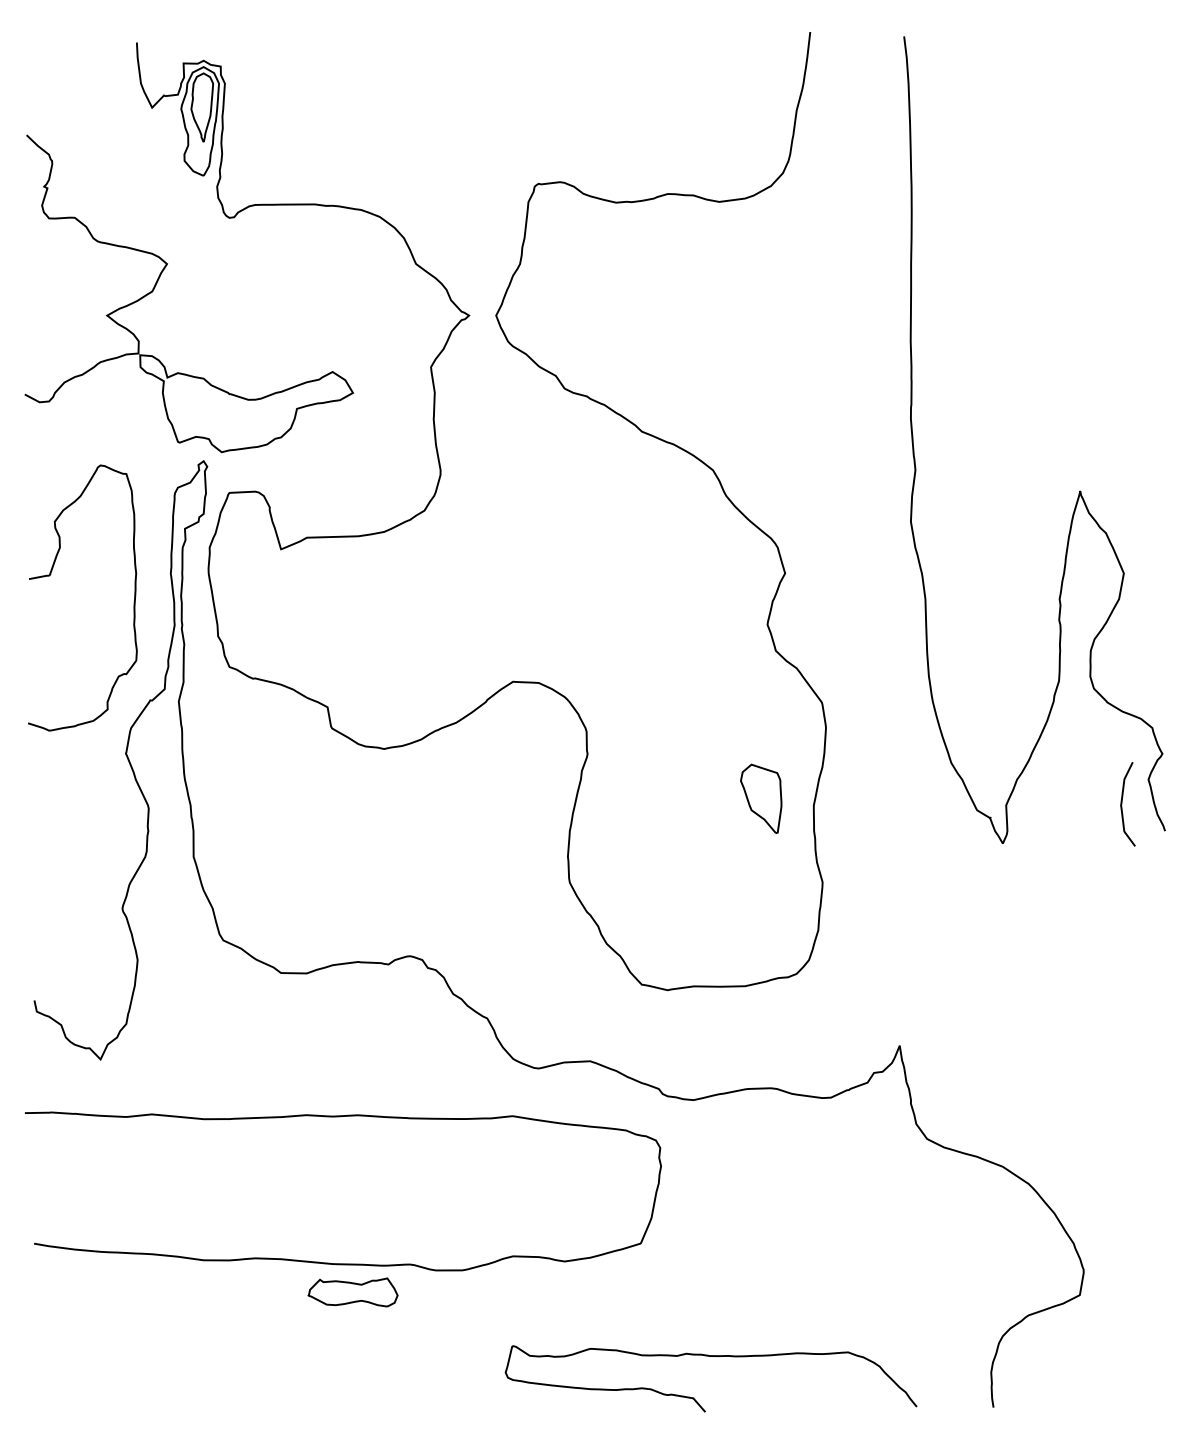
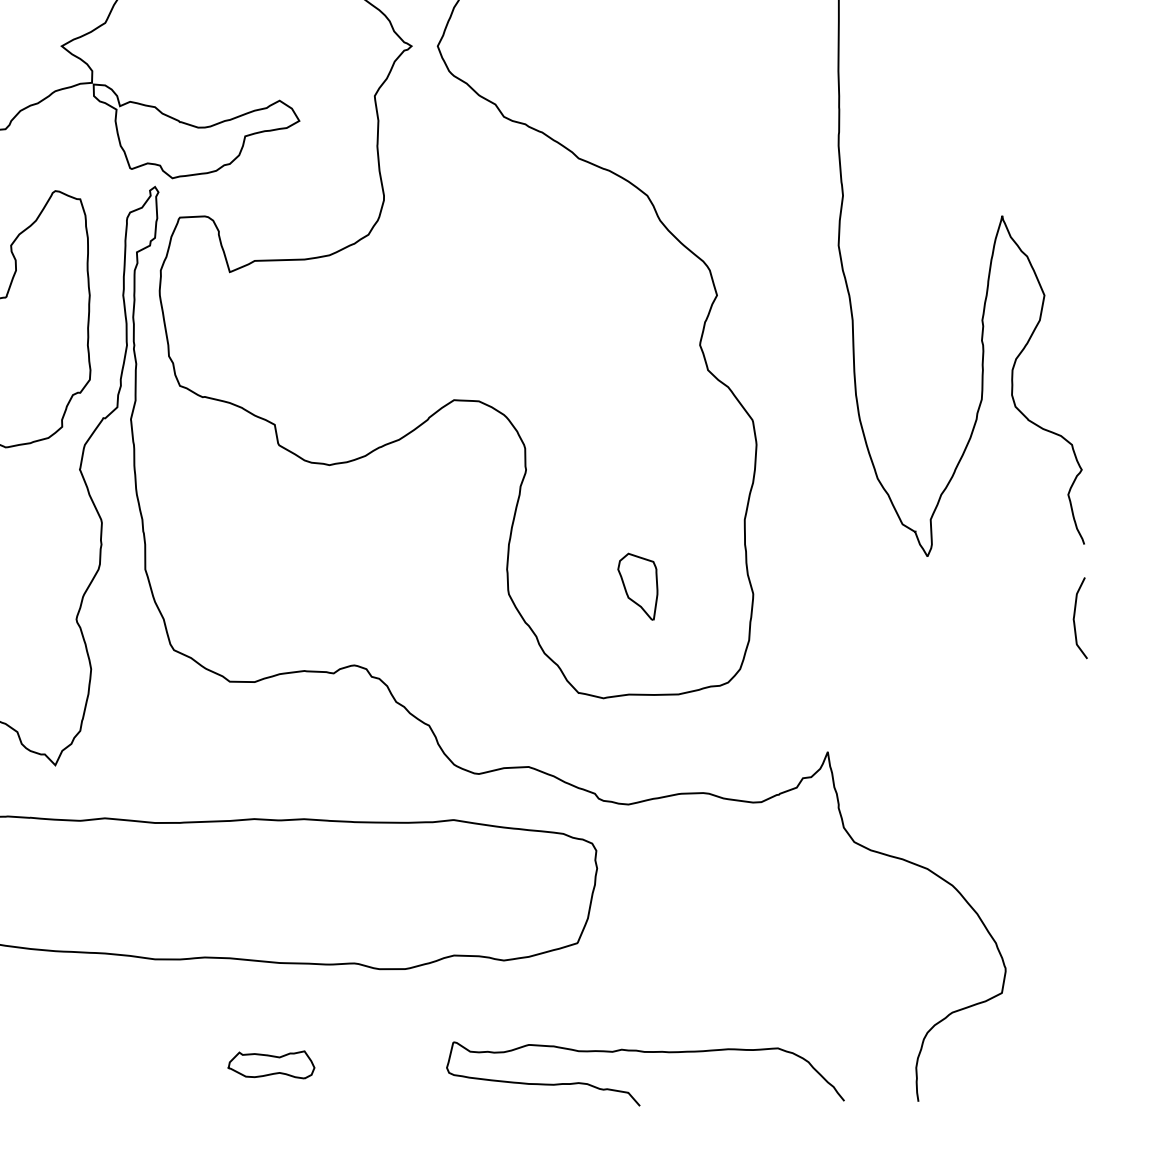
part: (761, 798) -> (638, 586), moved
curve: (1122, 804) -> (1075, 618), moved
part: (352, 1292) -> (270, 1064), moved

